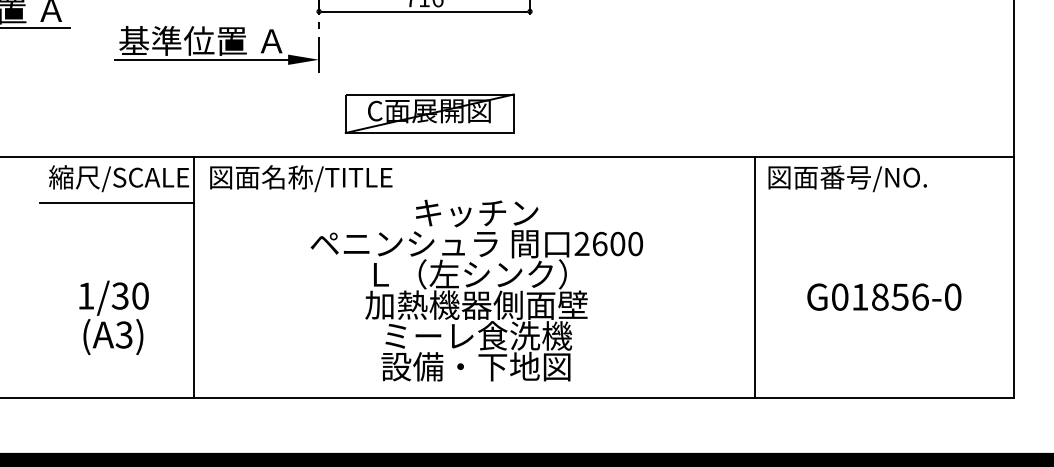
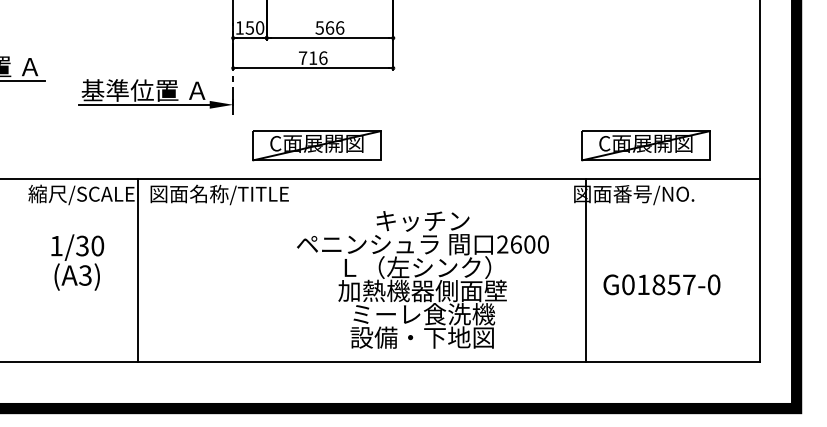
part: (862, 113) -> (645, 145), added
line: (116, 203) -> (79, 213), removed
line: (754, 276) -> (586, 269), moved
text: (476, 290) -> (422, 279), moved
text: (920, 296) -> (689, 284), G01856-0 -> G01857-0
text: (113, 317) -> (77, 262), moved

